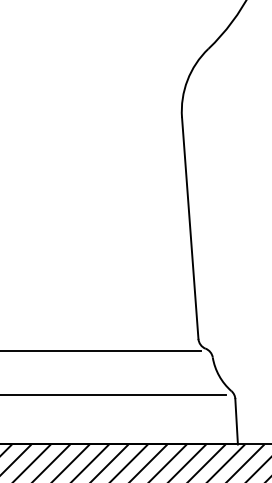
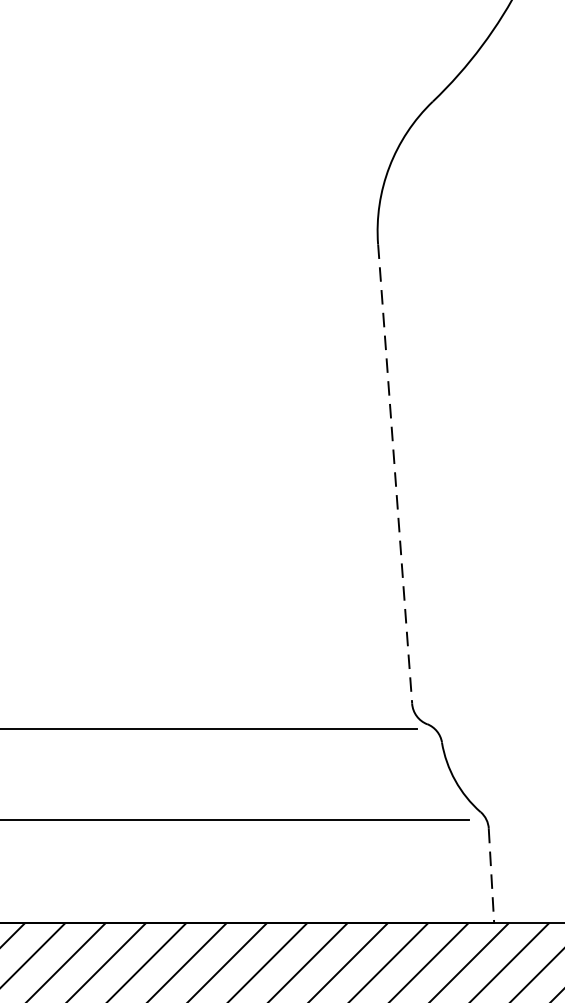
line: (190, 228) -> (395, 474), solid -> dashed
line: (236, 421) -> (491, 875), solid -> dashed

